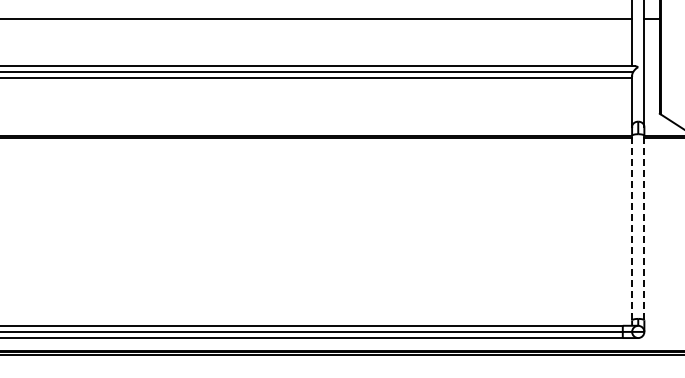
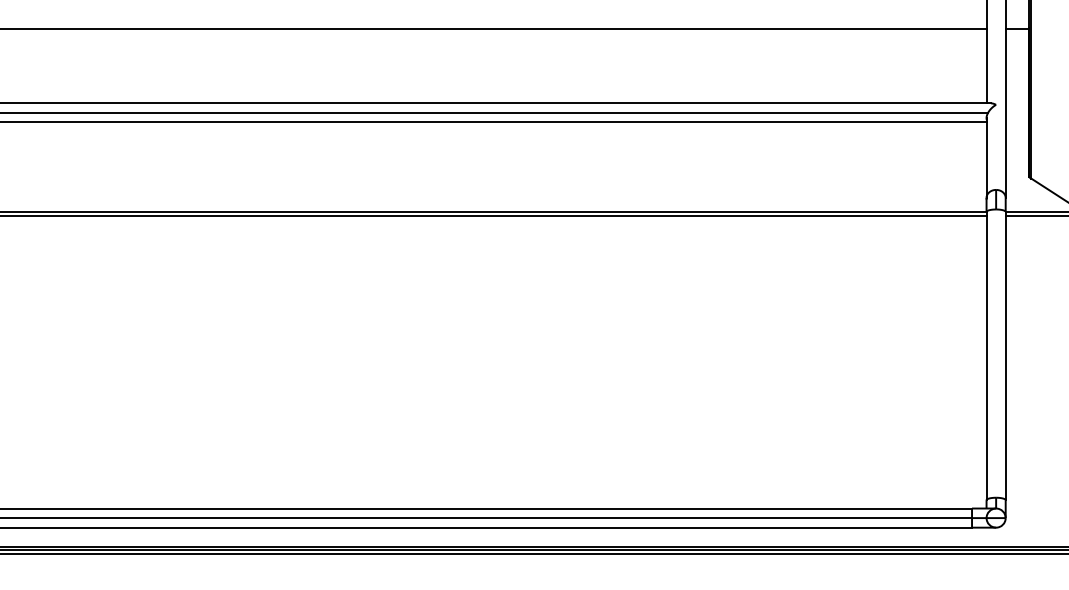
line: (632, 227) -> (987, 355), dashed -> solid
line: (644, 227) -> (1005, 355), dashed -> solid

